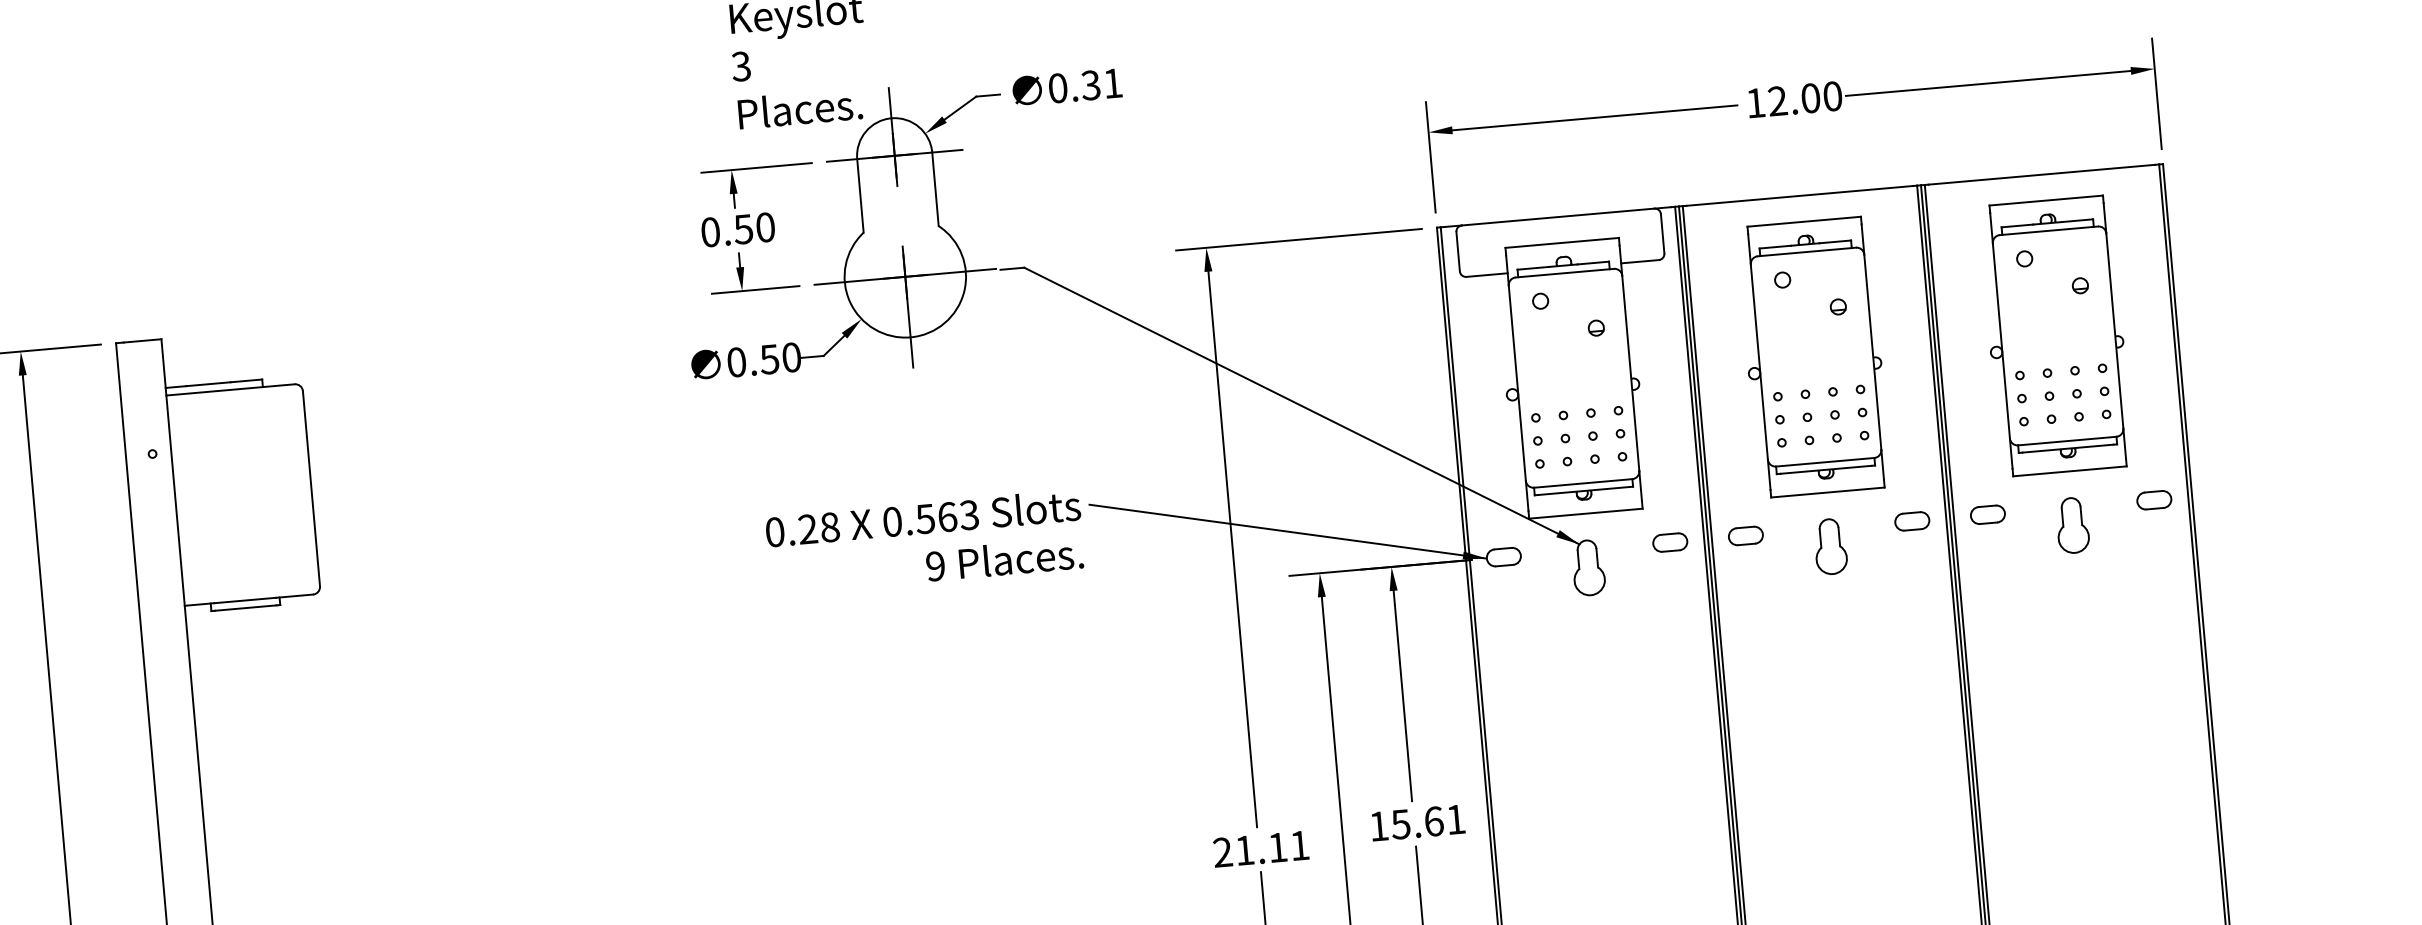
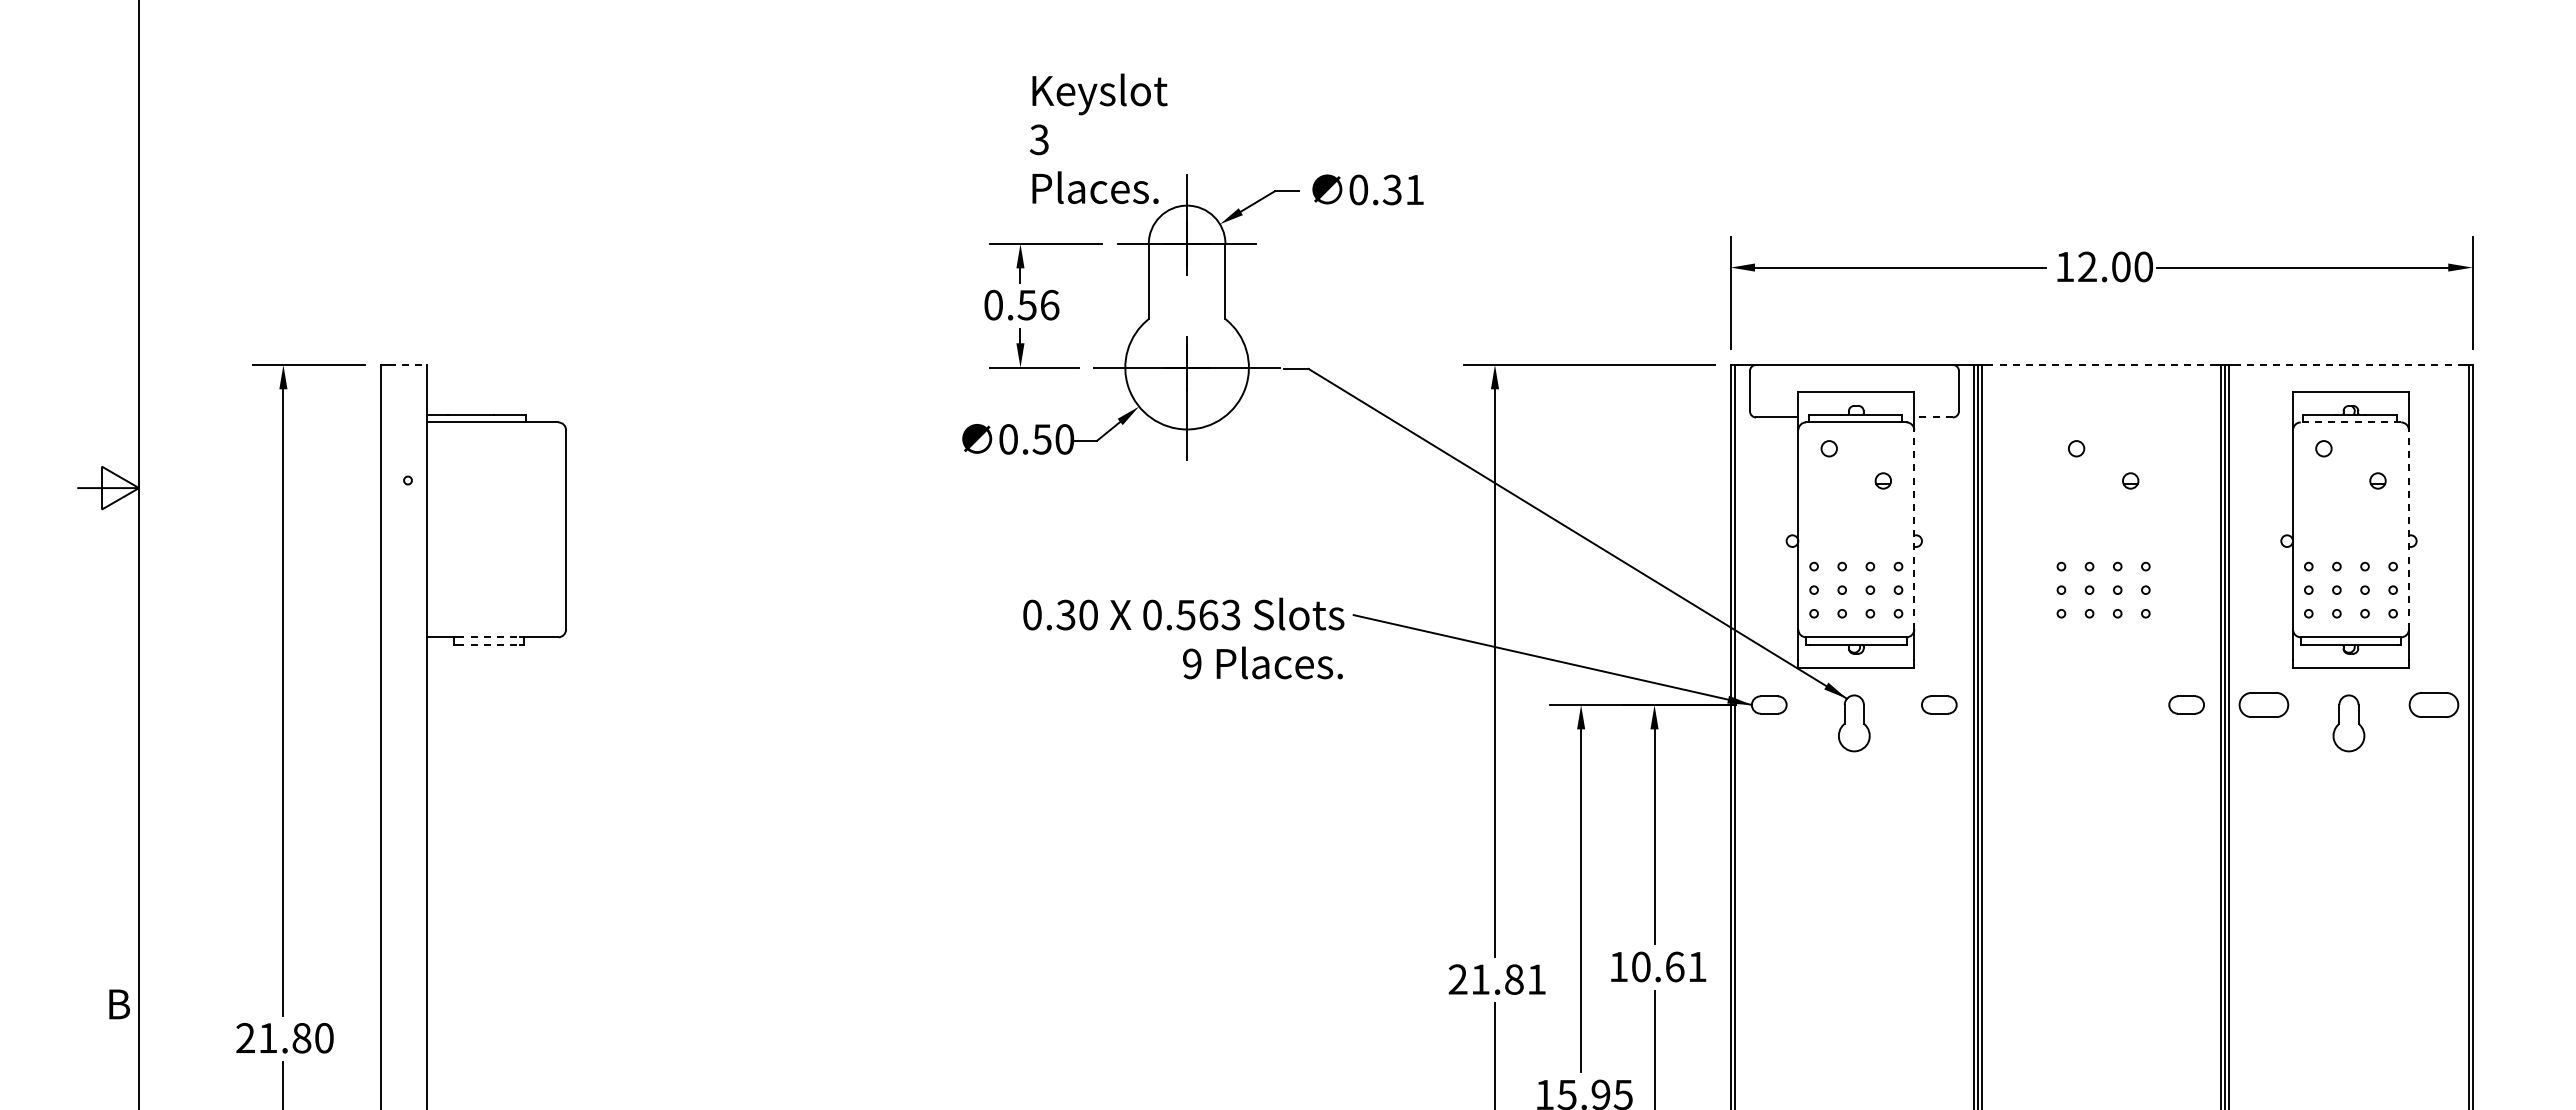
line: (2041, 174) -> (2348, 364), solid -> dashed
line: (1799, 195) -> (2101, 364), solid -> dashed
text: (765, 226) -> (1049, 304), 0.50 -> 0.56
line: (2048, 230) -> (2350, 422), solid -> dashed
line: (1639, 261) -> (1933, 417), solid -> dashed
line: (2114, 330) -> (2408, 529), solid -> dashed
line: (143, 340) -> (408, 364), solid -> dashed
part: (1813, 356) -> (2101, 529), removed
line: (1630, 372) -> (1914, 529), solid -> dashed
part: (2153, 499) -> (2433, 704), size x1.4
part: (1987, 514) -> (2263, 704), size x1.4
text: (818, 527) -> (1076, 614), 0.28 -> 0.30
part: (1745, 535) -> (2016, 704), removed
part: (1830, 546) -> (2101, 723), removed
line: (245, 600) -> (489, 637), solid -> dashed
line: (246, 608) -> (489, 645), solid -> dashed
text: (1400, 824) -> (1640, 966), 15.61 -> 10.61
text: (1278, 847) -> (1514, 979), 21.11 -> 21.81

